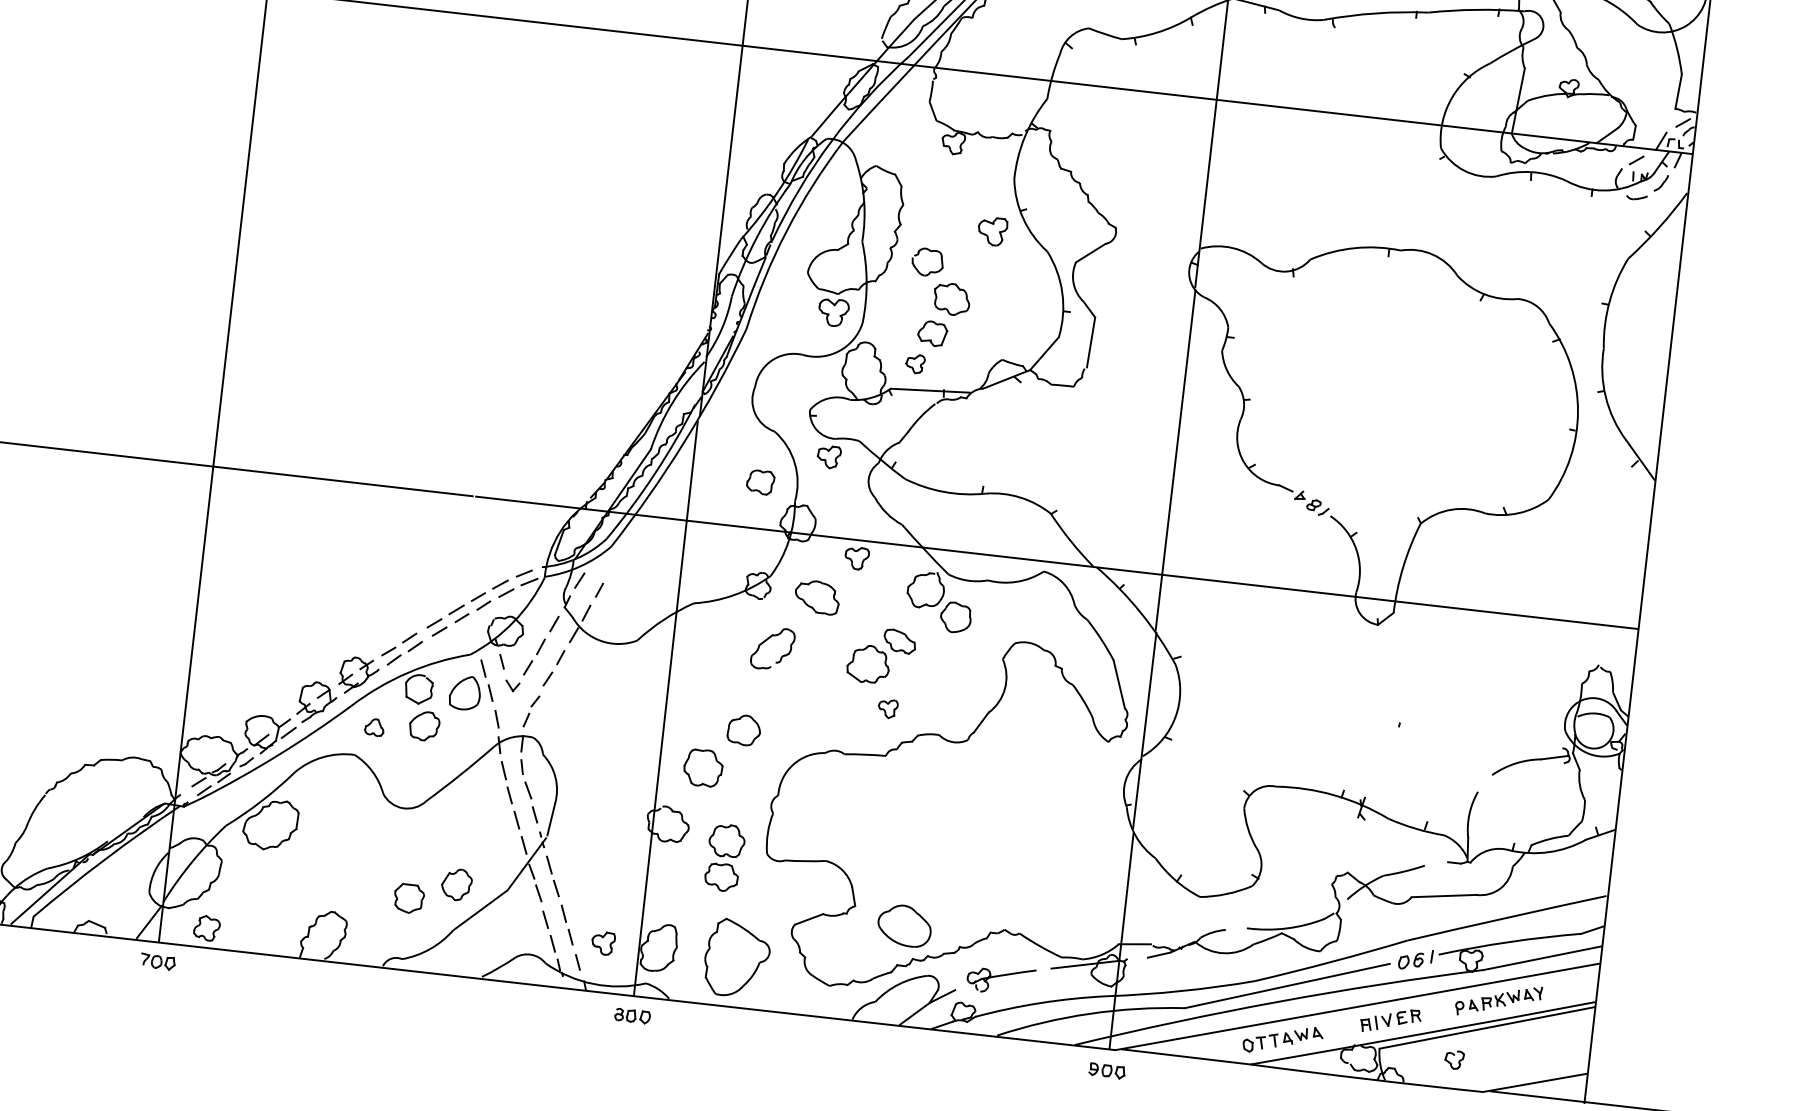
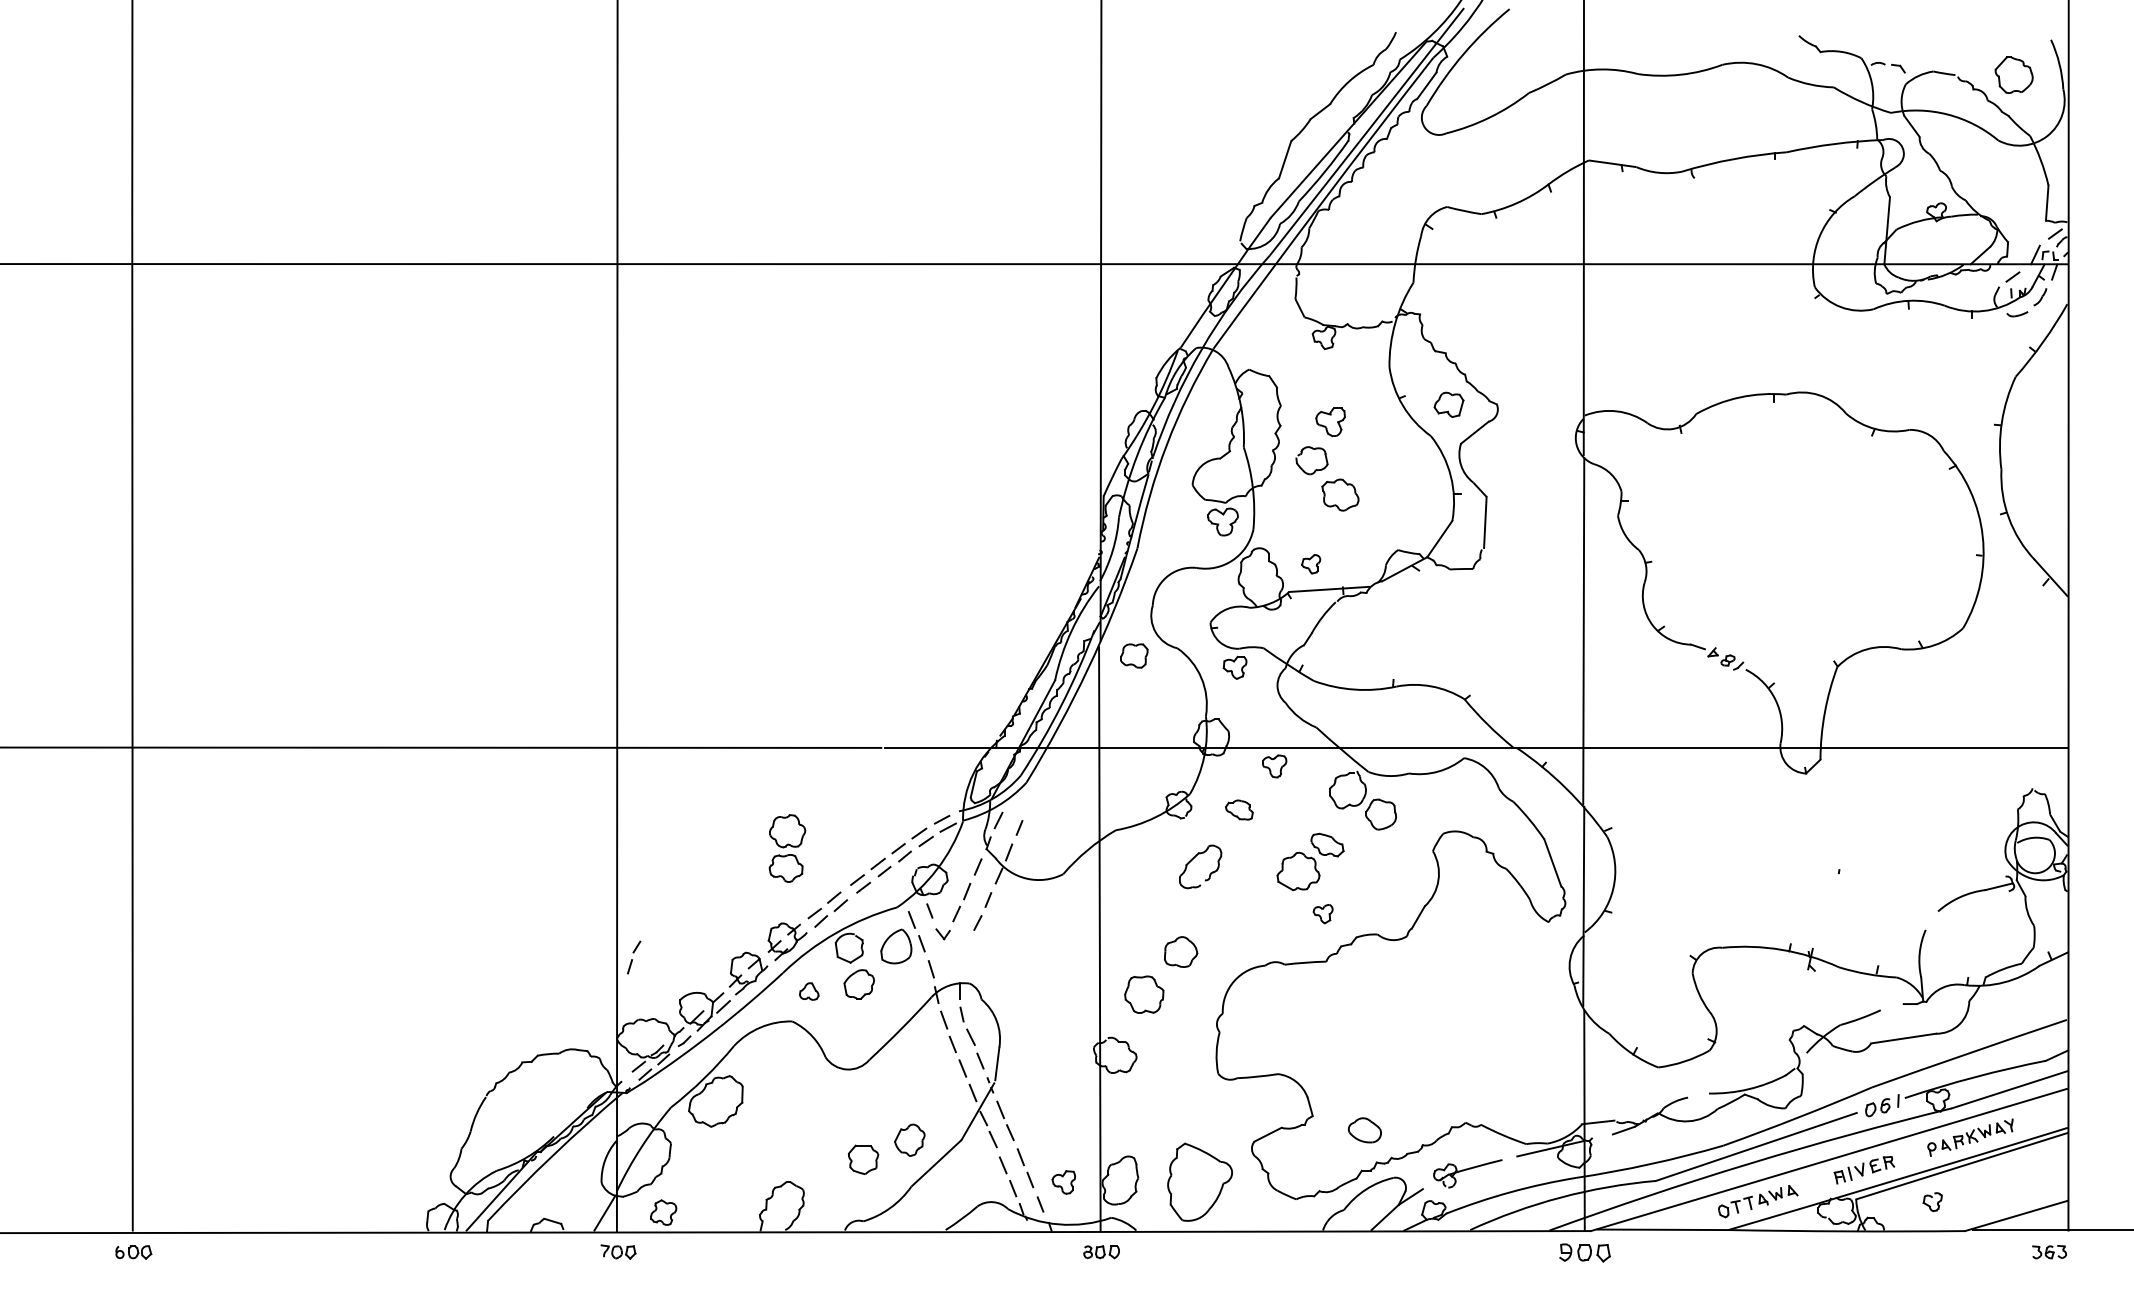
part: (992, 231) -> (1330, 422), moved
part: (932, 333) -> (1448, 404), moved
part: (760, 481) -> (1134, 655), moved
part: (817, 596) -> (1239, 809), size x0.6
part: (531, 711) -> (634, 957), moved
part: (725, 857) -> (787, 848), moved
part: (904, 926) -> (1364, 1130), size x0.6
part: (1106, 1071) -> (1584, 1253), size x1.4

